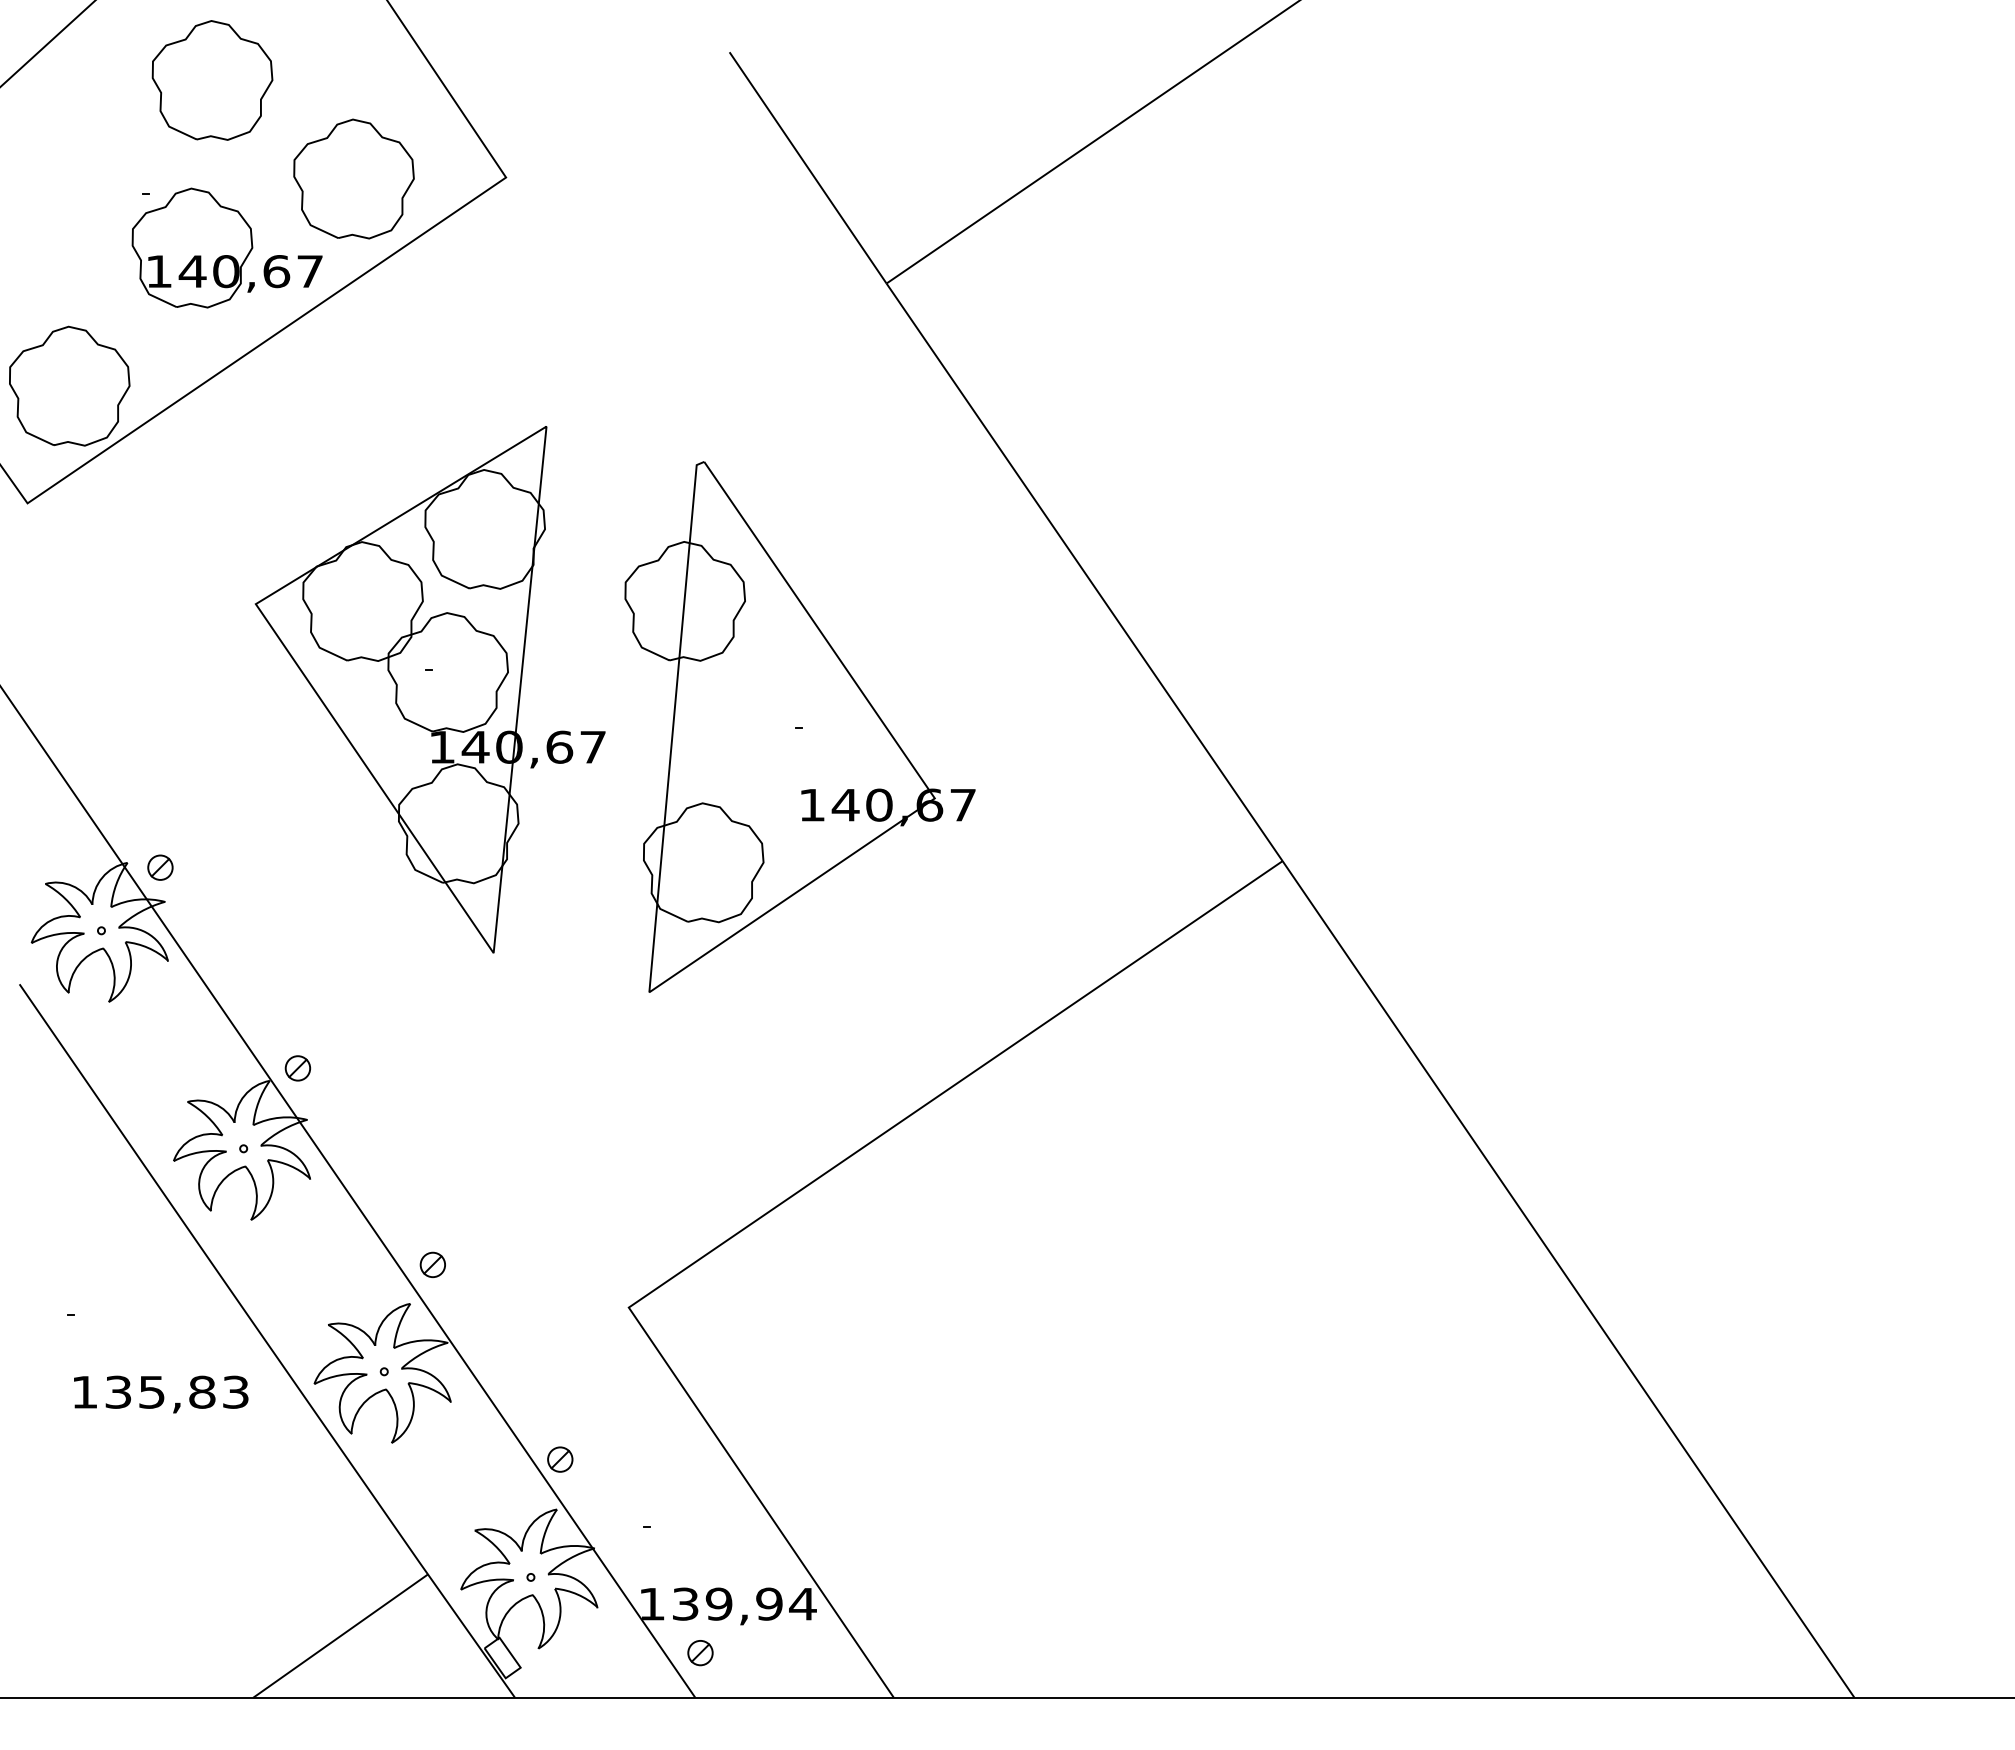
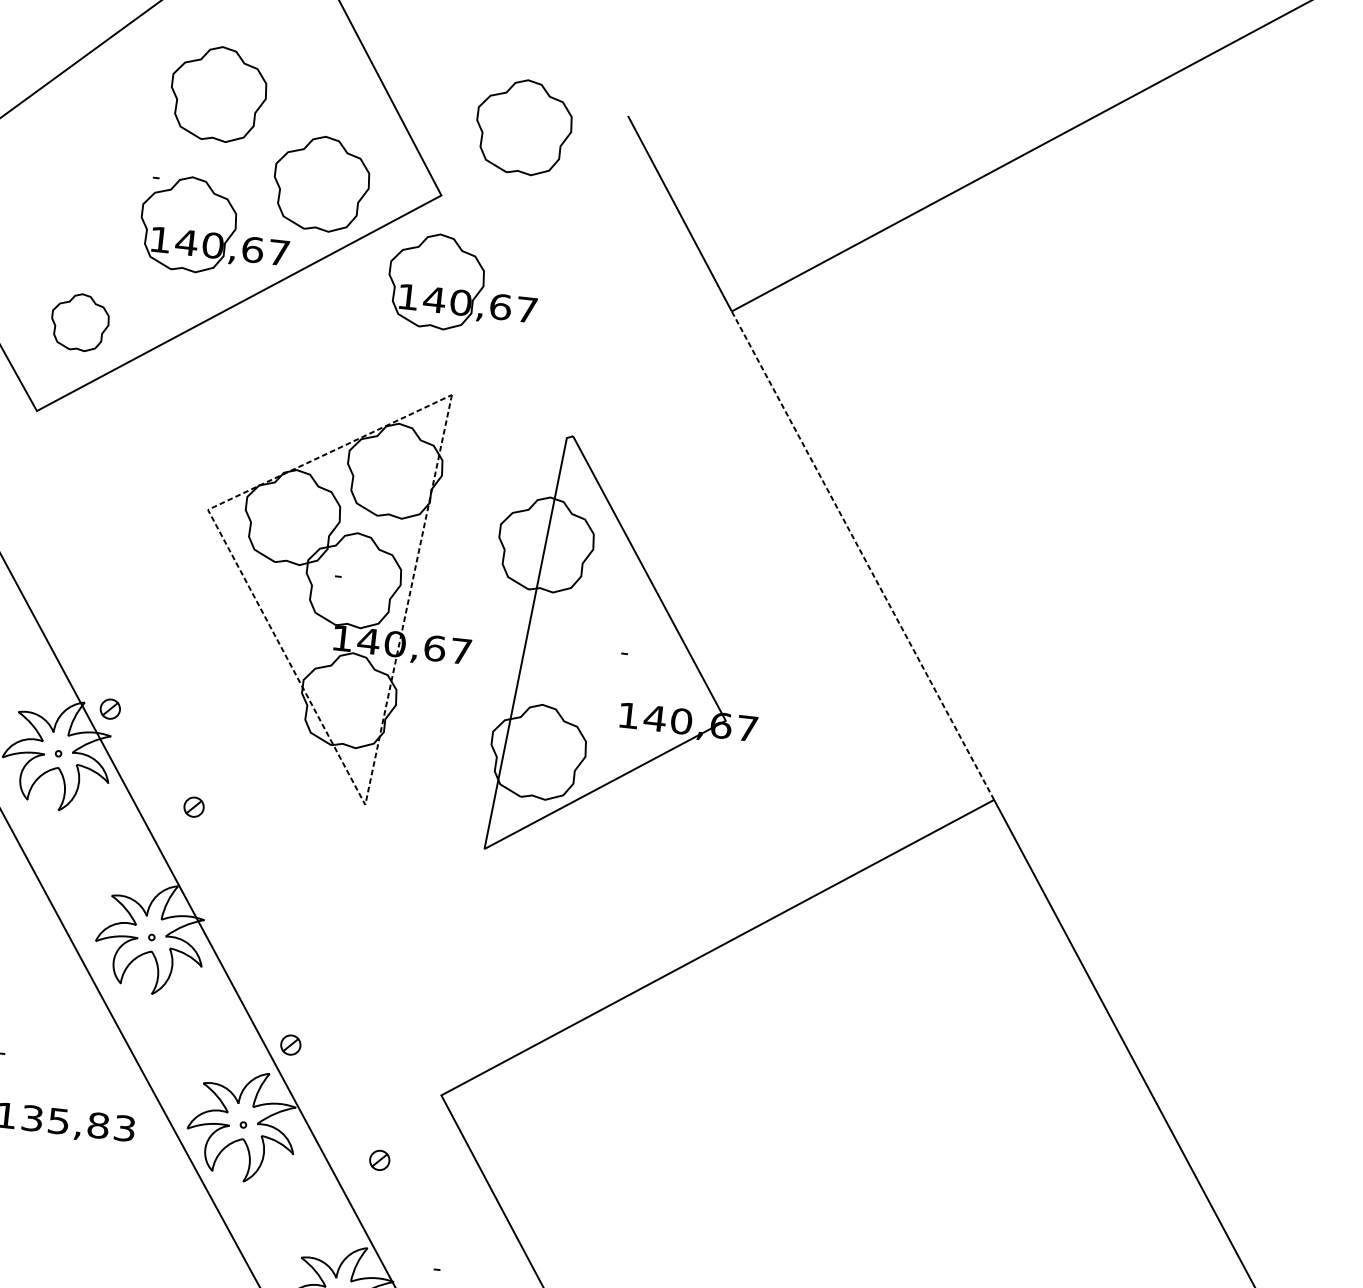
part: (600, 80) -> (524, 127), added
part: (545, 285) -> (463, 283), added
part: (69, 385) -> (80, 321), size x0.6
line: (1084, 571) -> (862, 555), solid -> dashed
line: (427, 856) -> (321, 723), solid -> dashed
part: (297, 1068) -> (193, 807), moved
part: (560, 1459) -> (379, 1160), moved

